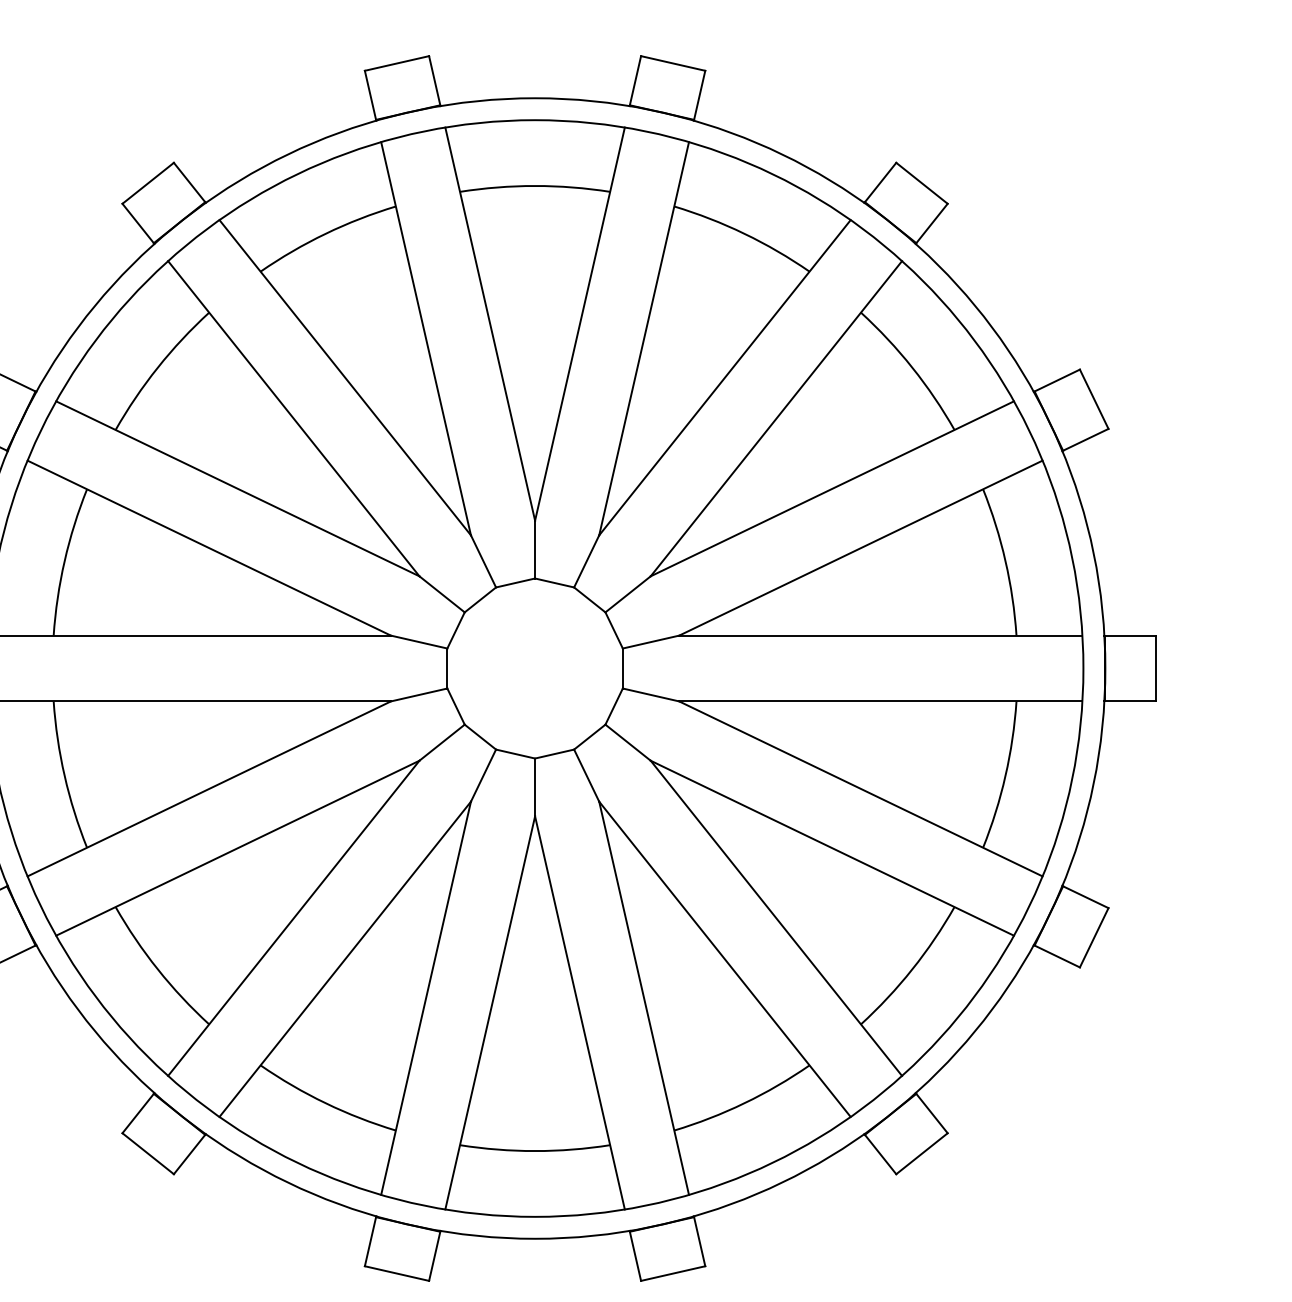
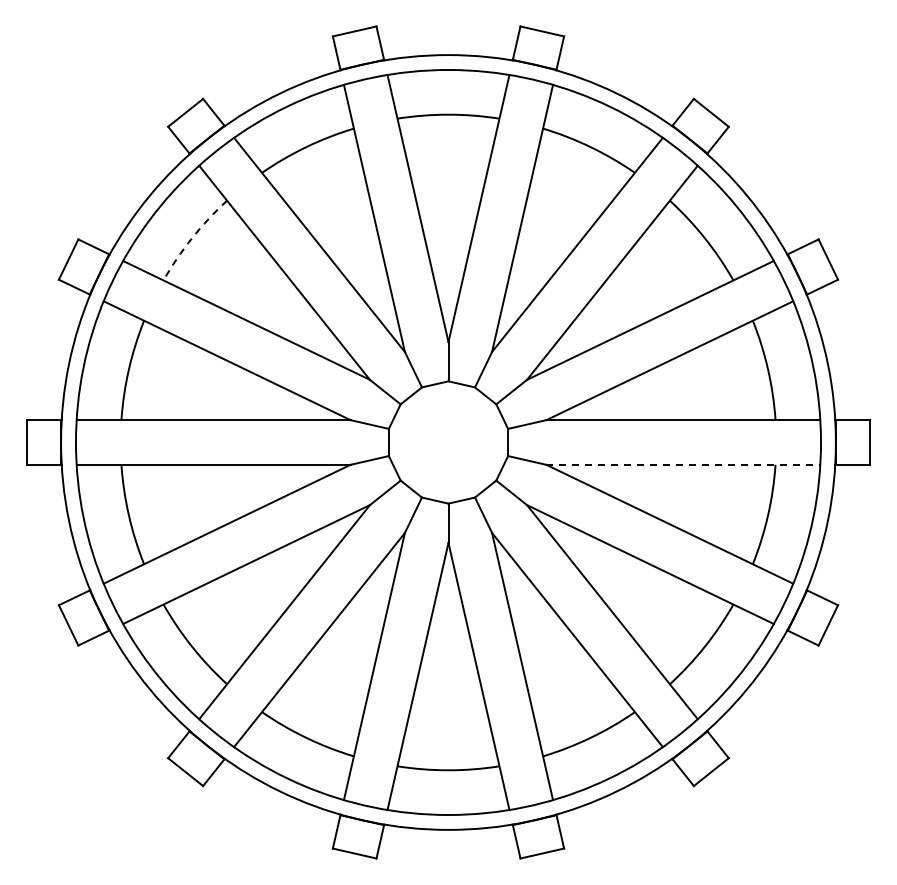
arc: (158, 368) -> (192, 238), solid -> dashed
line: (881, 700) -> (683, 464), solid -> dashed

